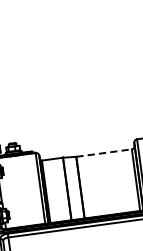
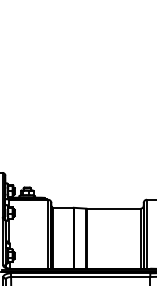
line: (104, 152) -> (114, 208), dashed -> solid

